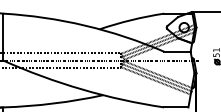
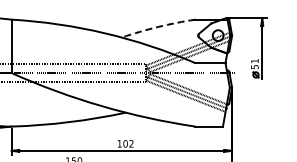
arc: (131, 19) -> (158, 26), solid -> dashed

